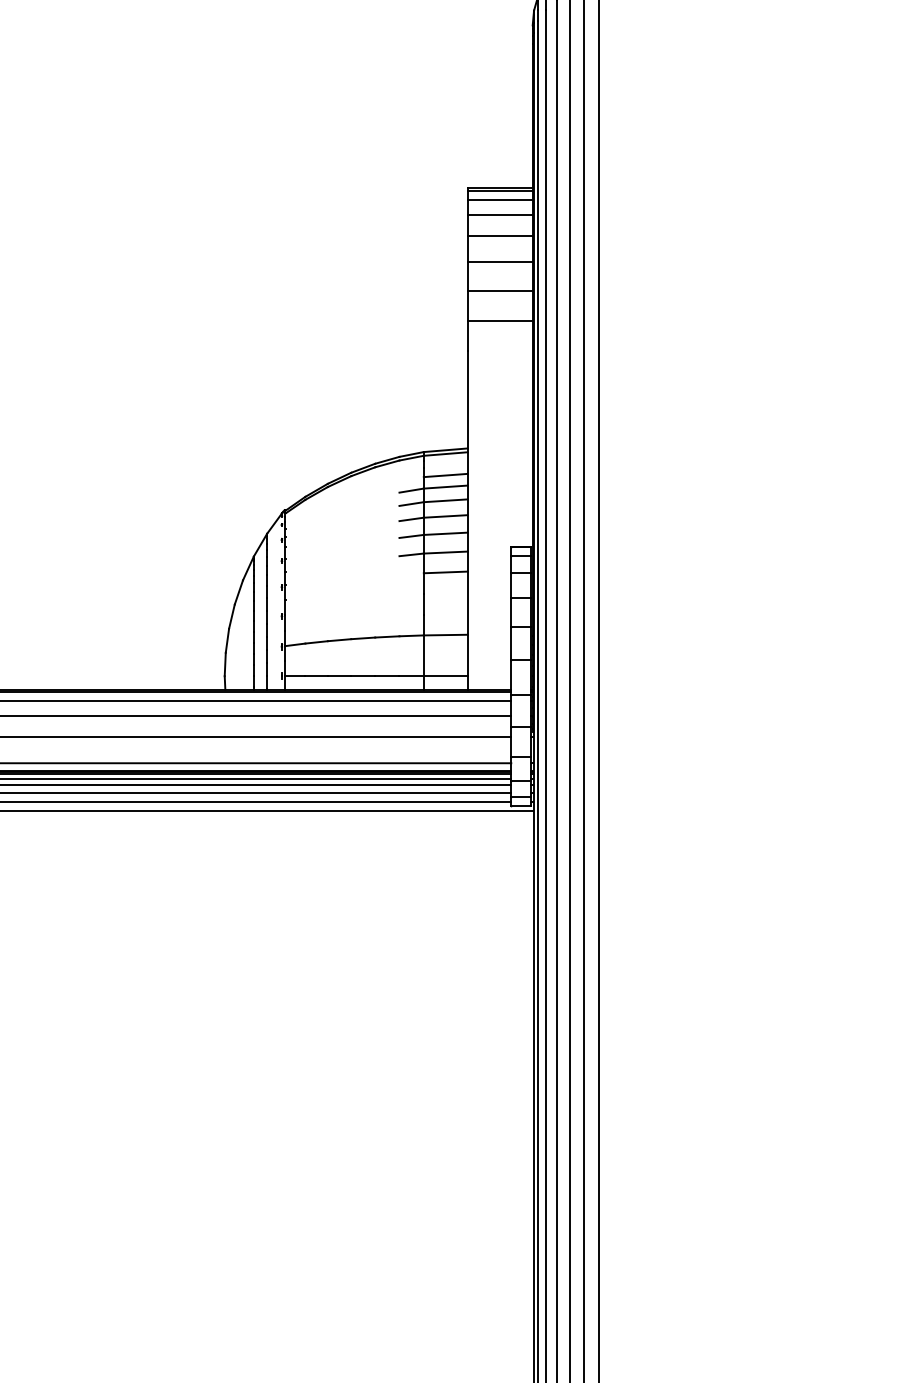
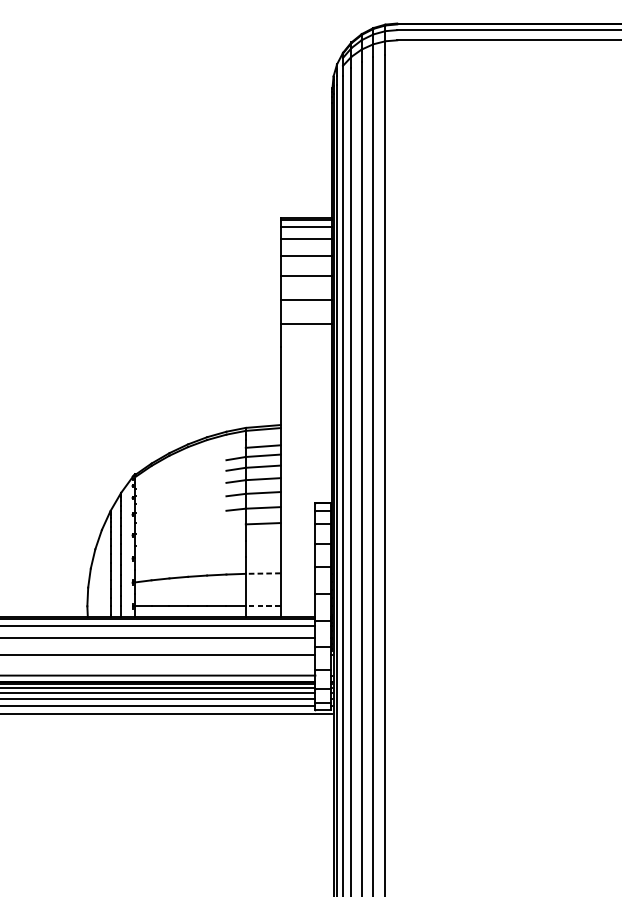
line: (445, 635) -> (263, 573), solid -> dashed
line: (445, 676) -> (263, 606), solid -> dashed

